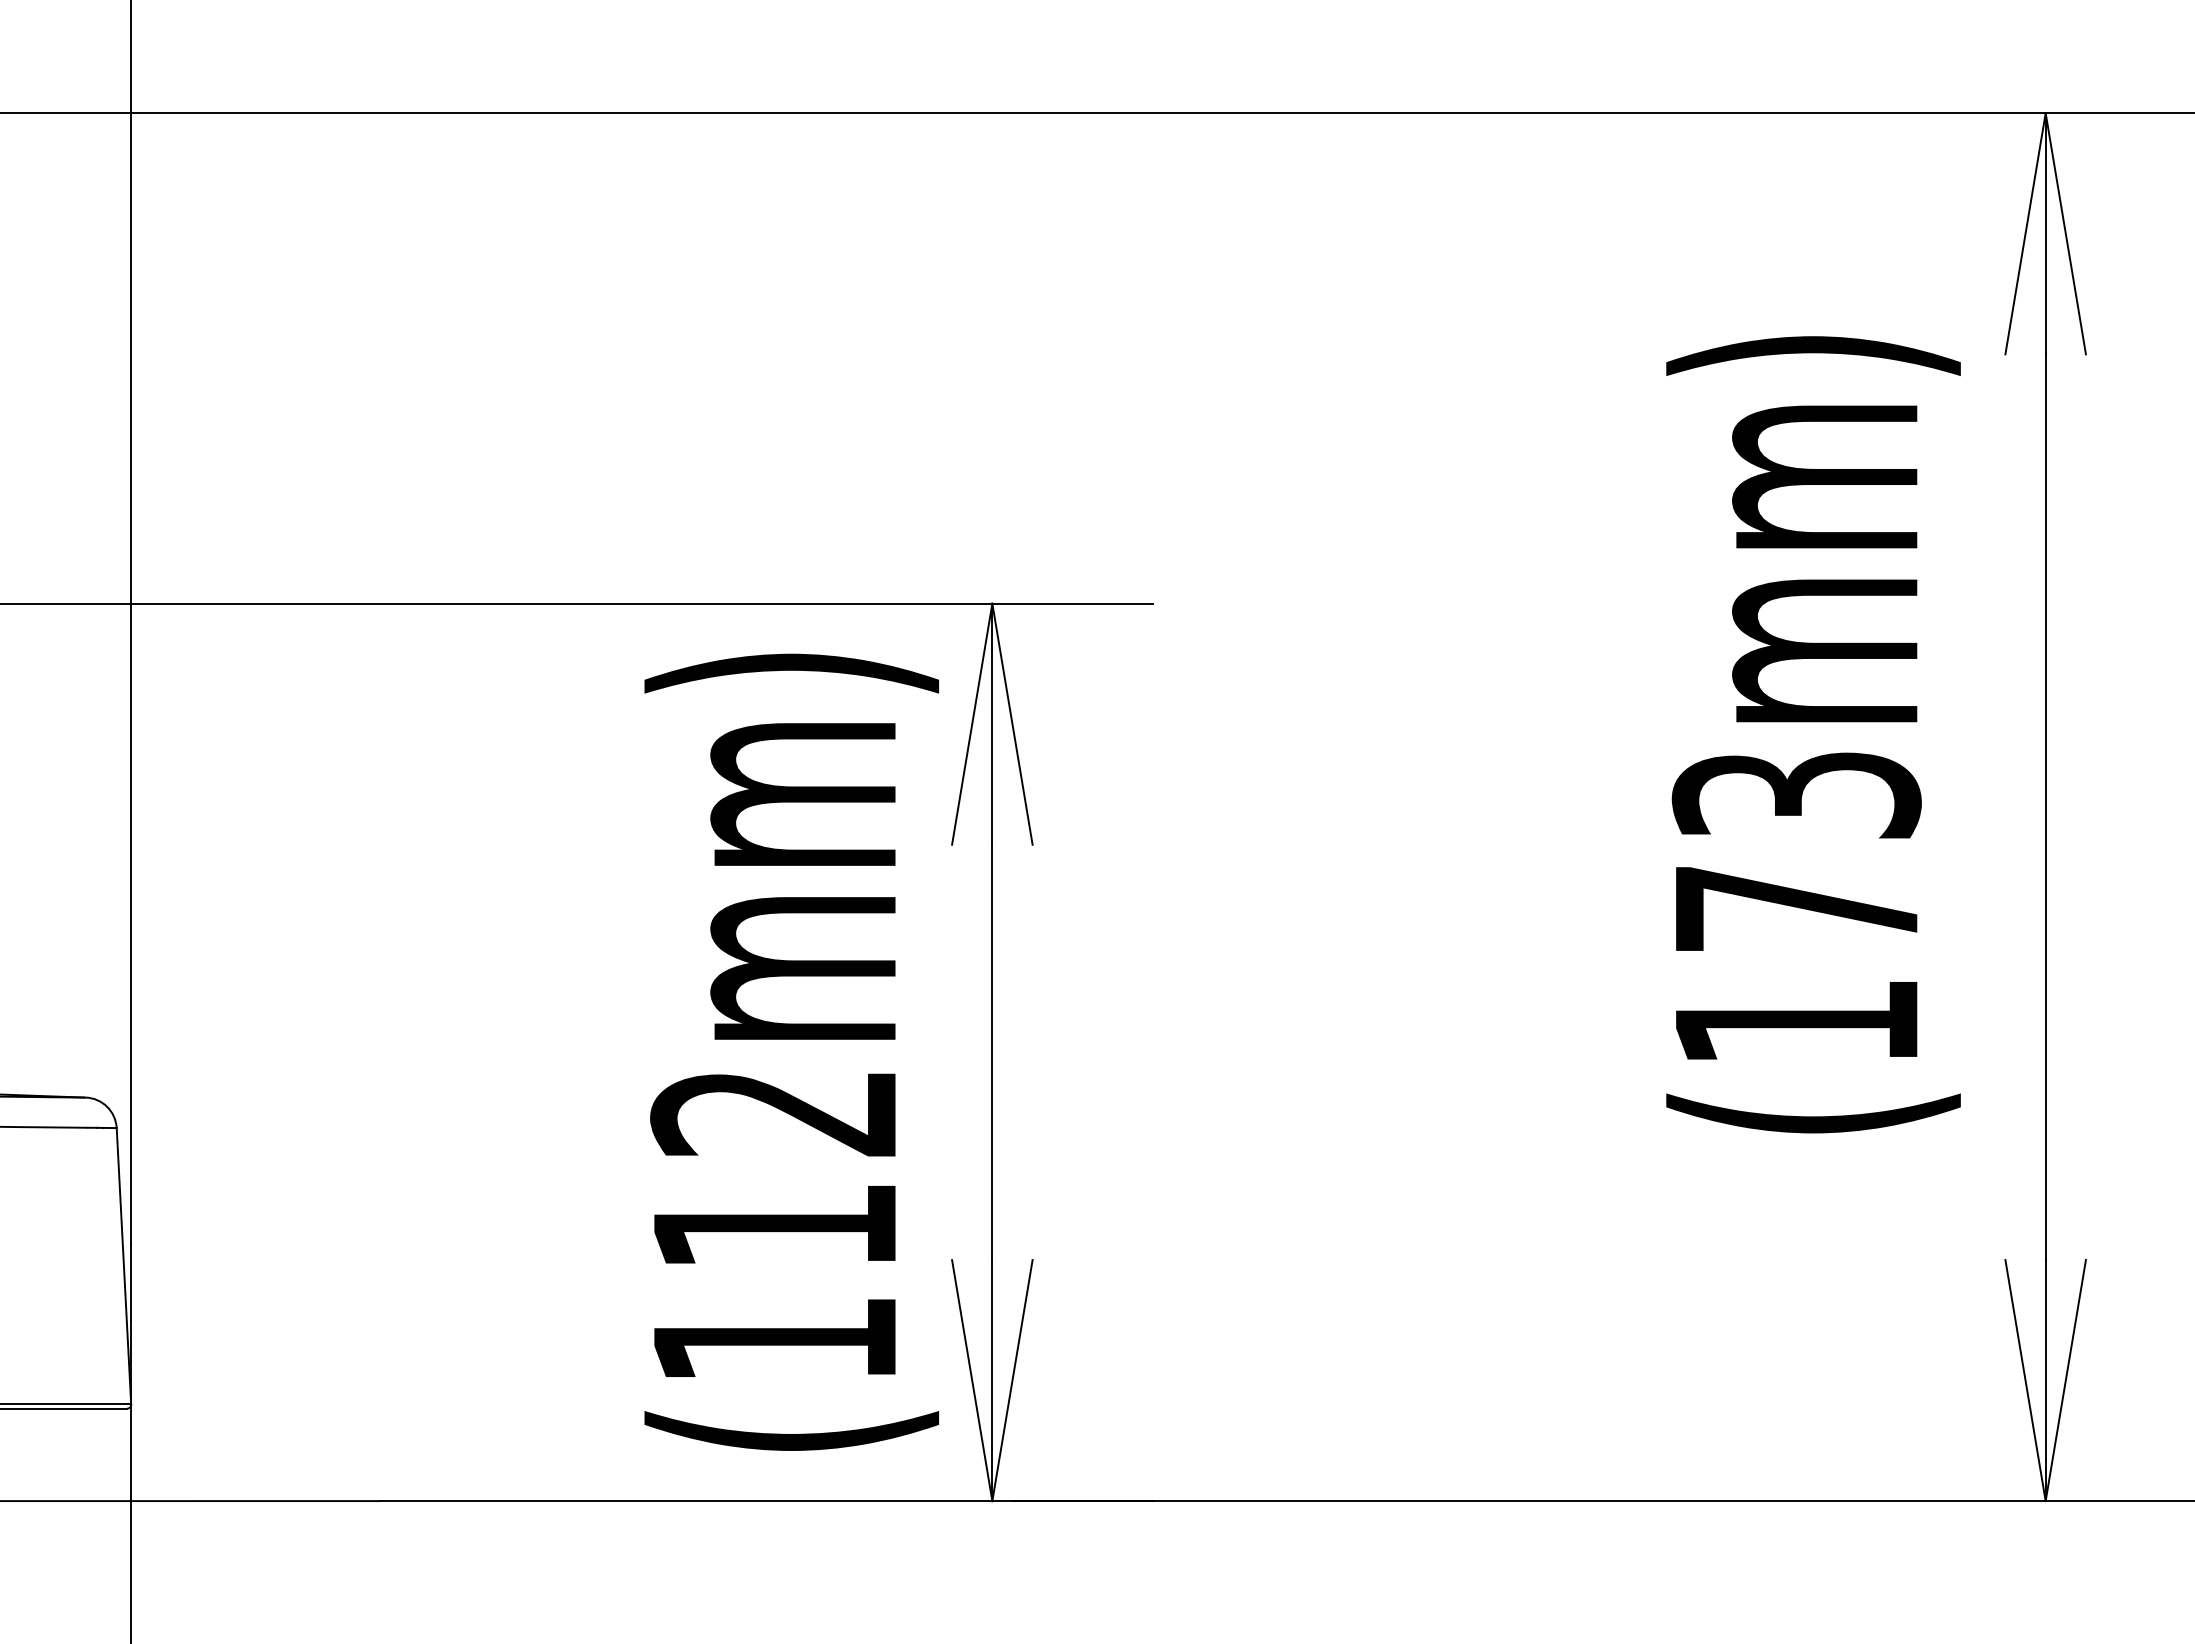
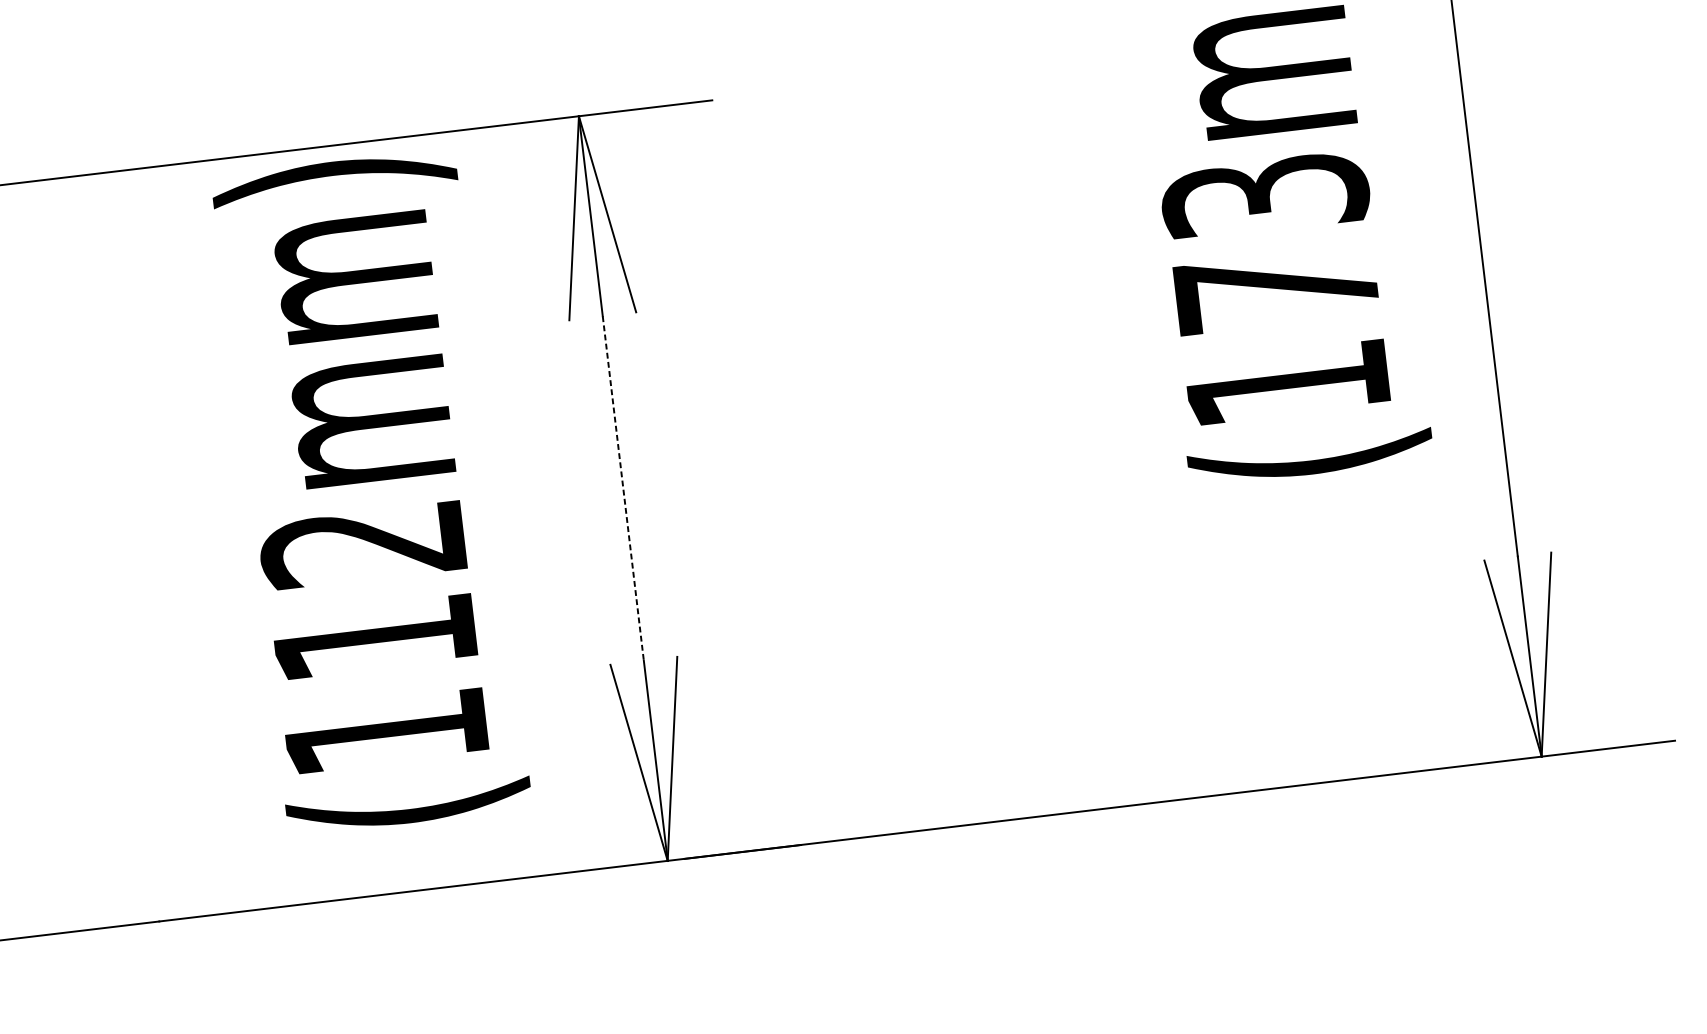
text: (791, 1051) -> (371, 491), moved
line: (992, 1052) -> (623, 488), solid -> dashed

